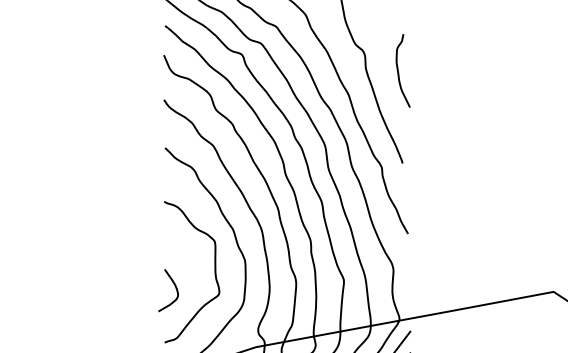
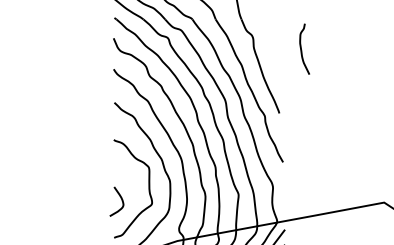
curve: (399, 72) -> (302, 50), moved

